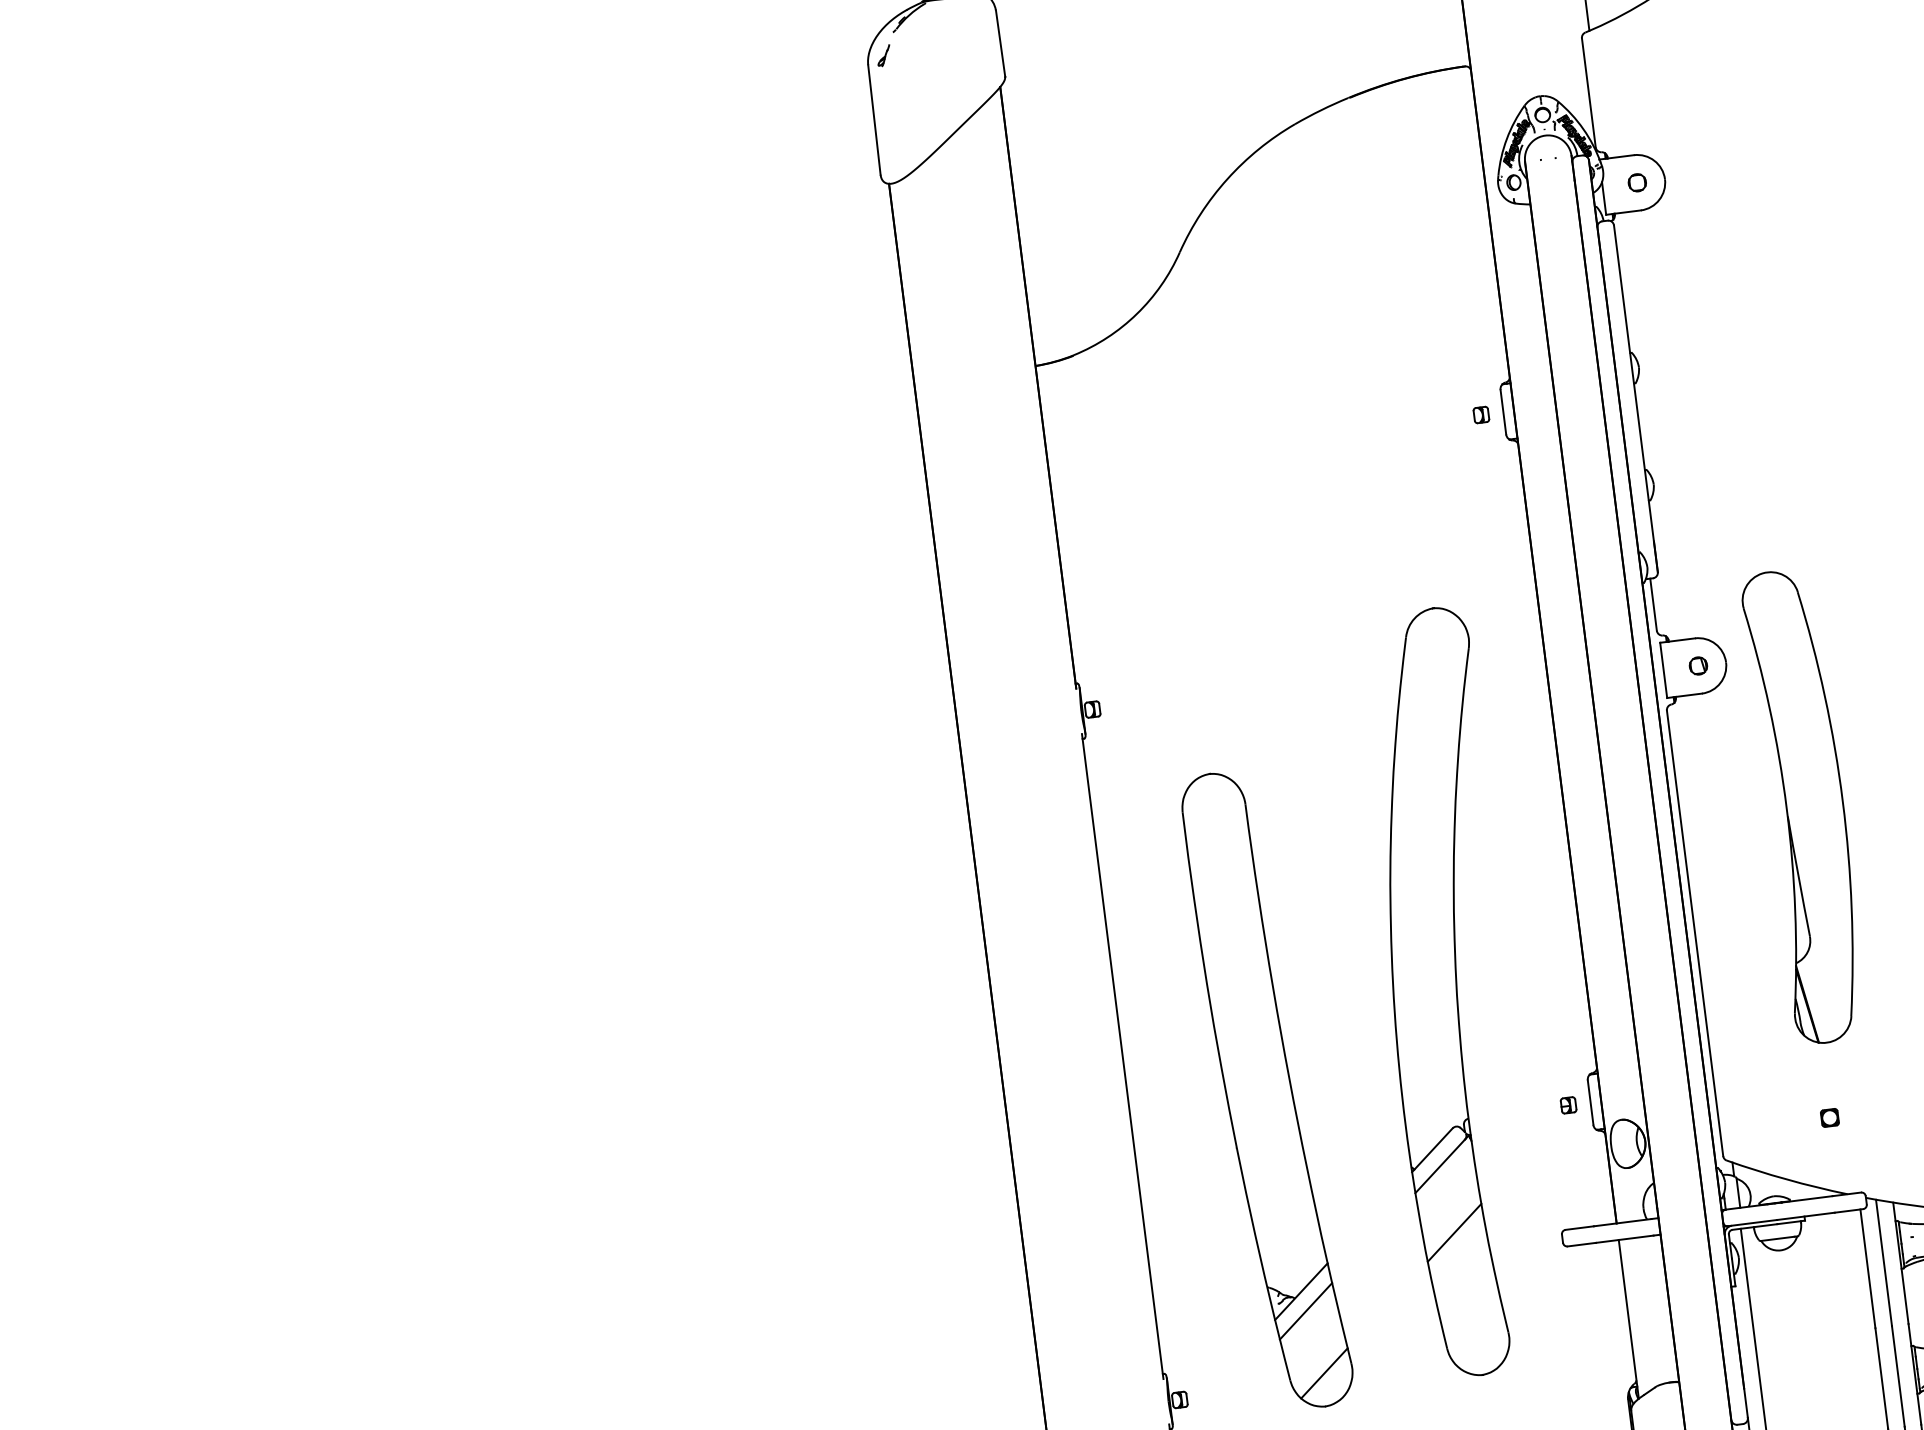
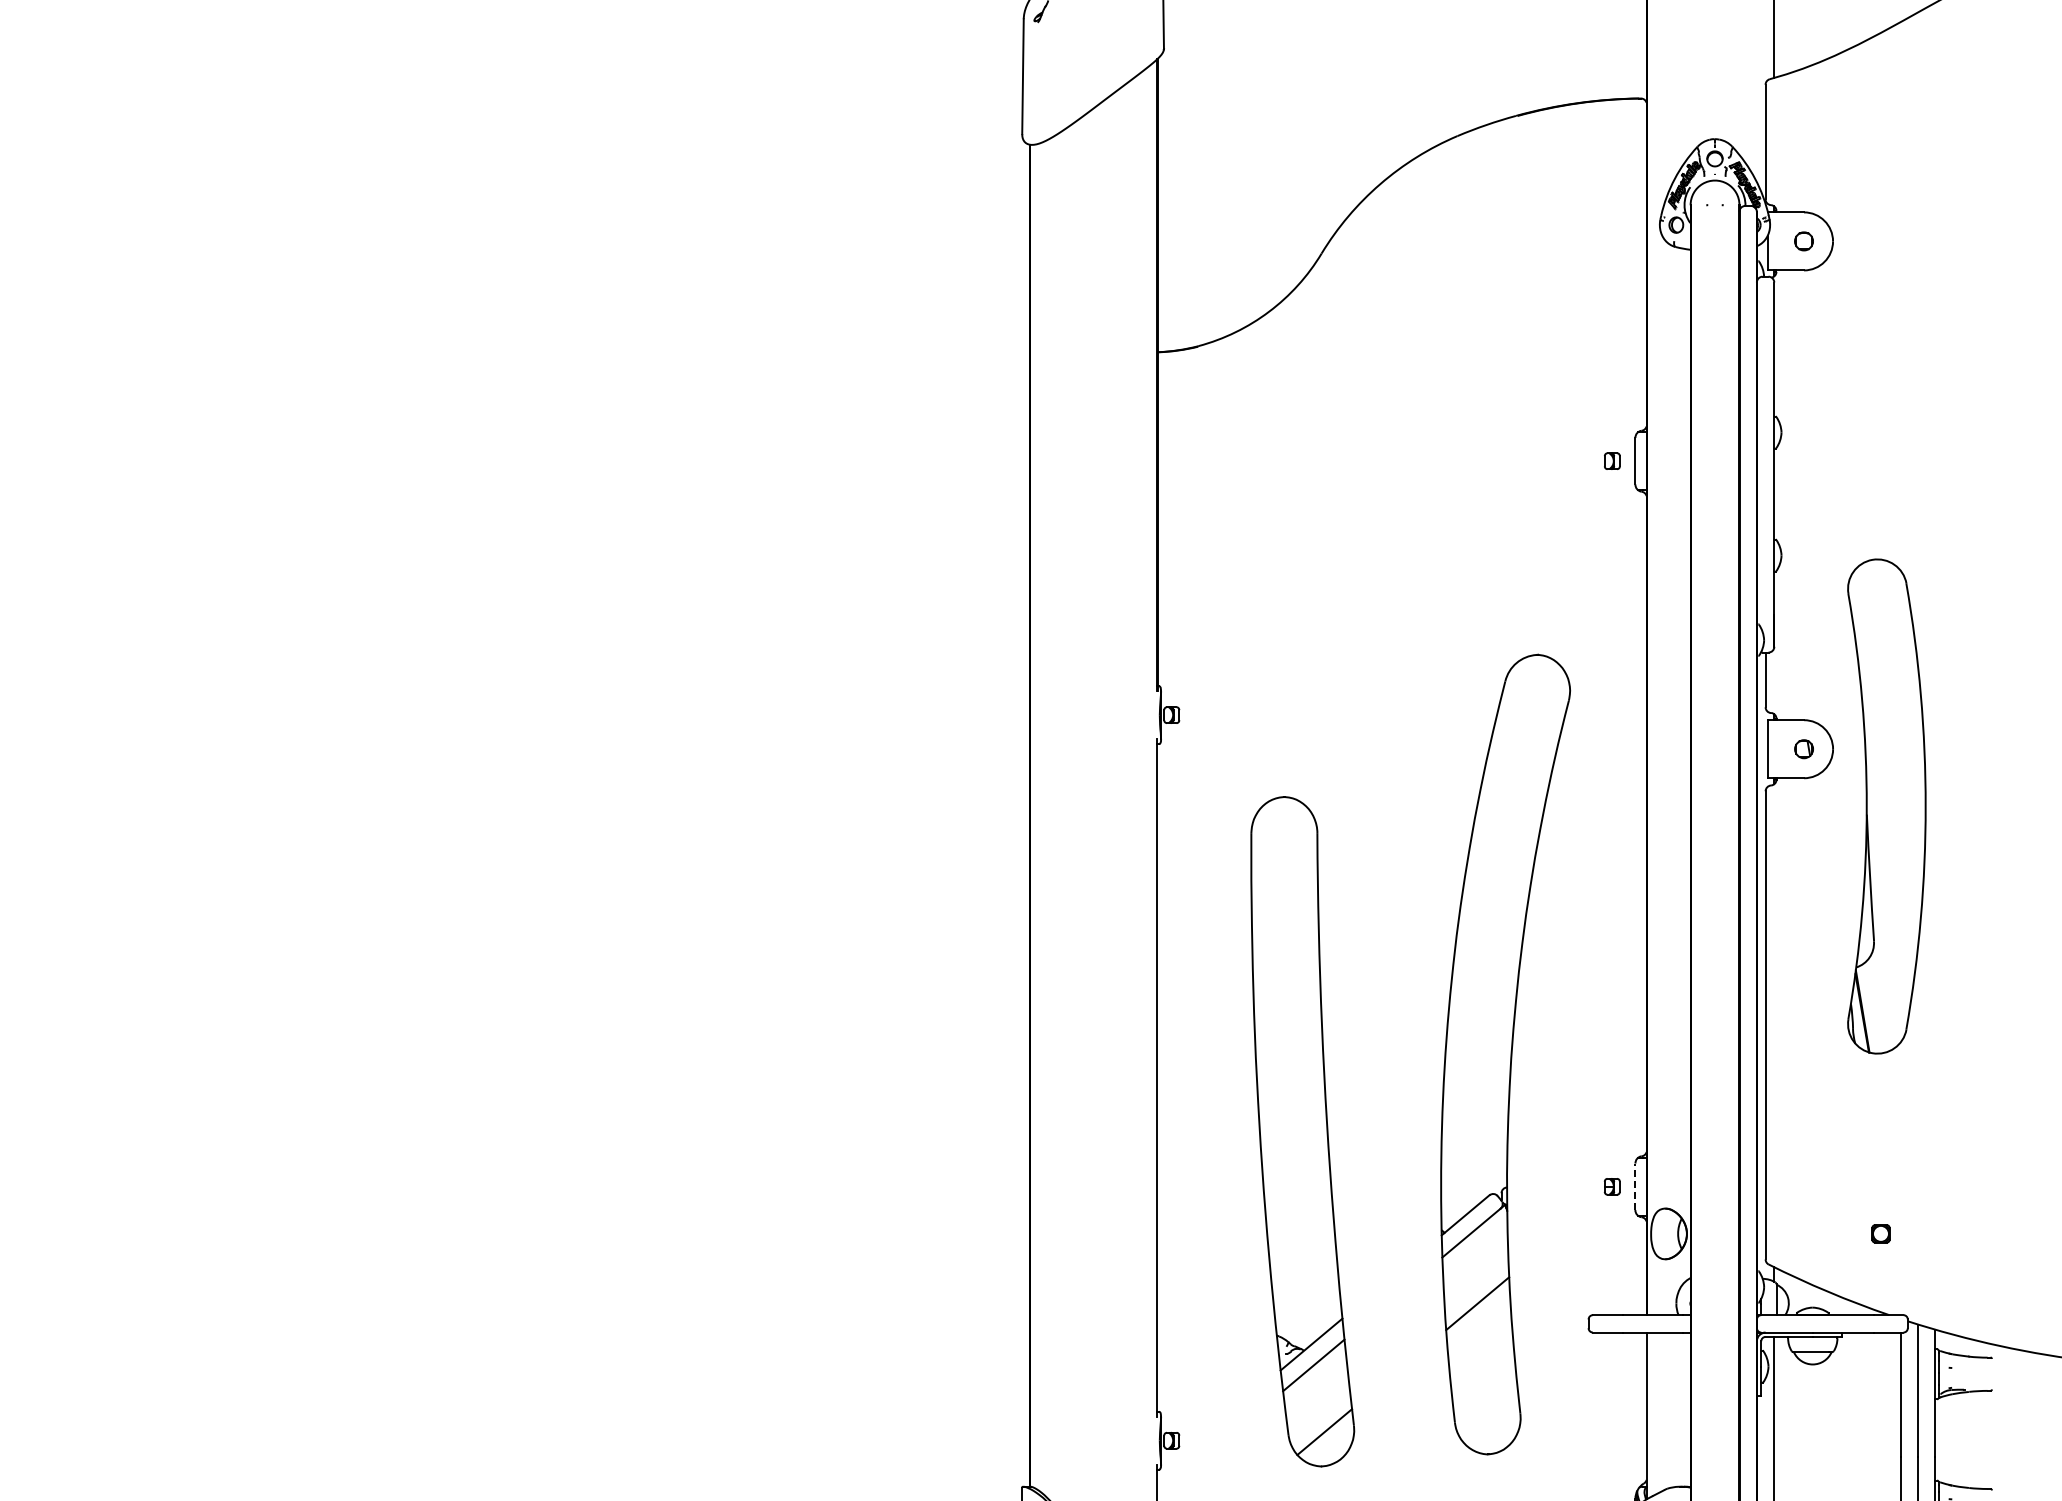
part: (1805, 806) -> (1886, 806), moved
line: (1590, 1102) -> (1635, 1186), solid -> dashed

